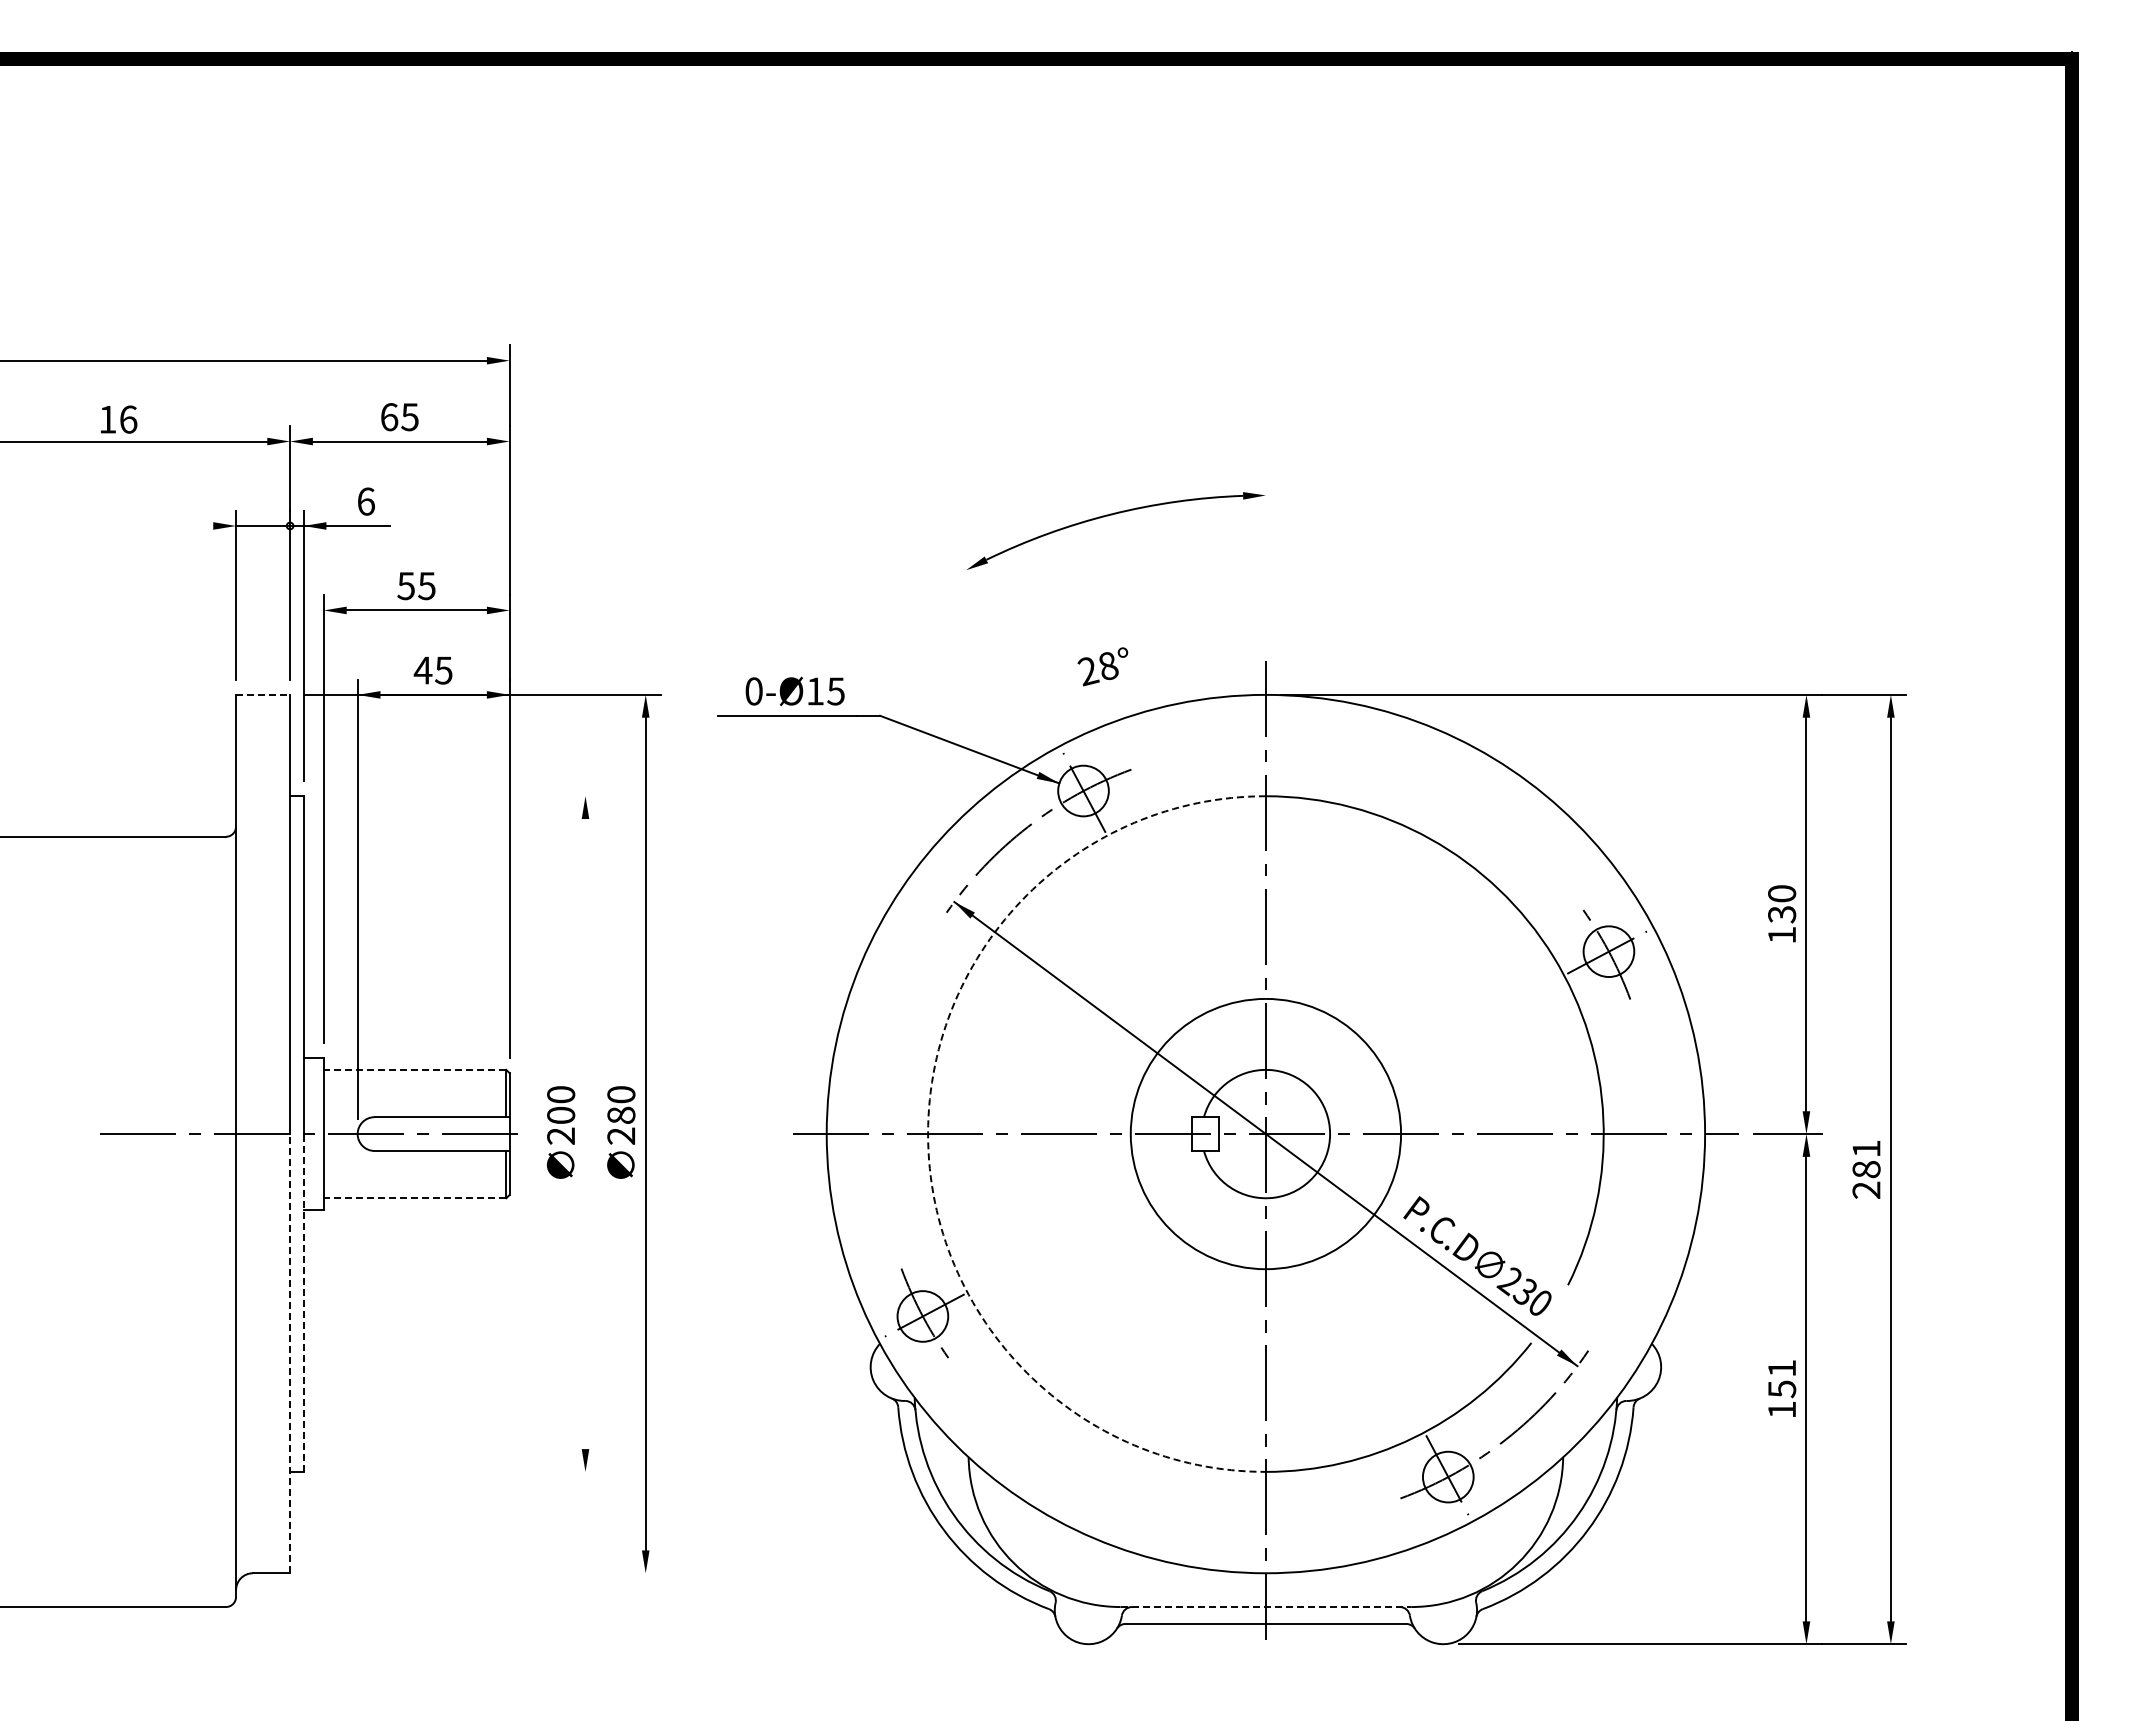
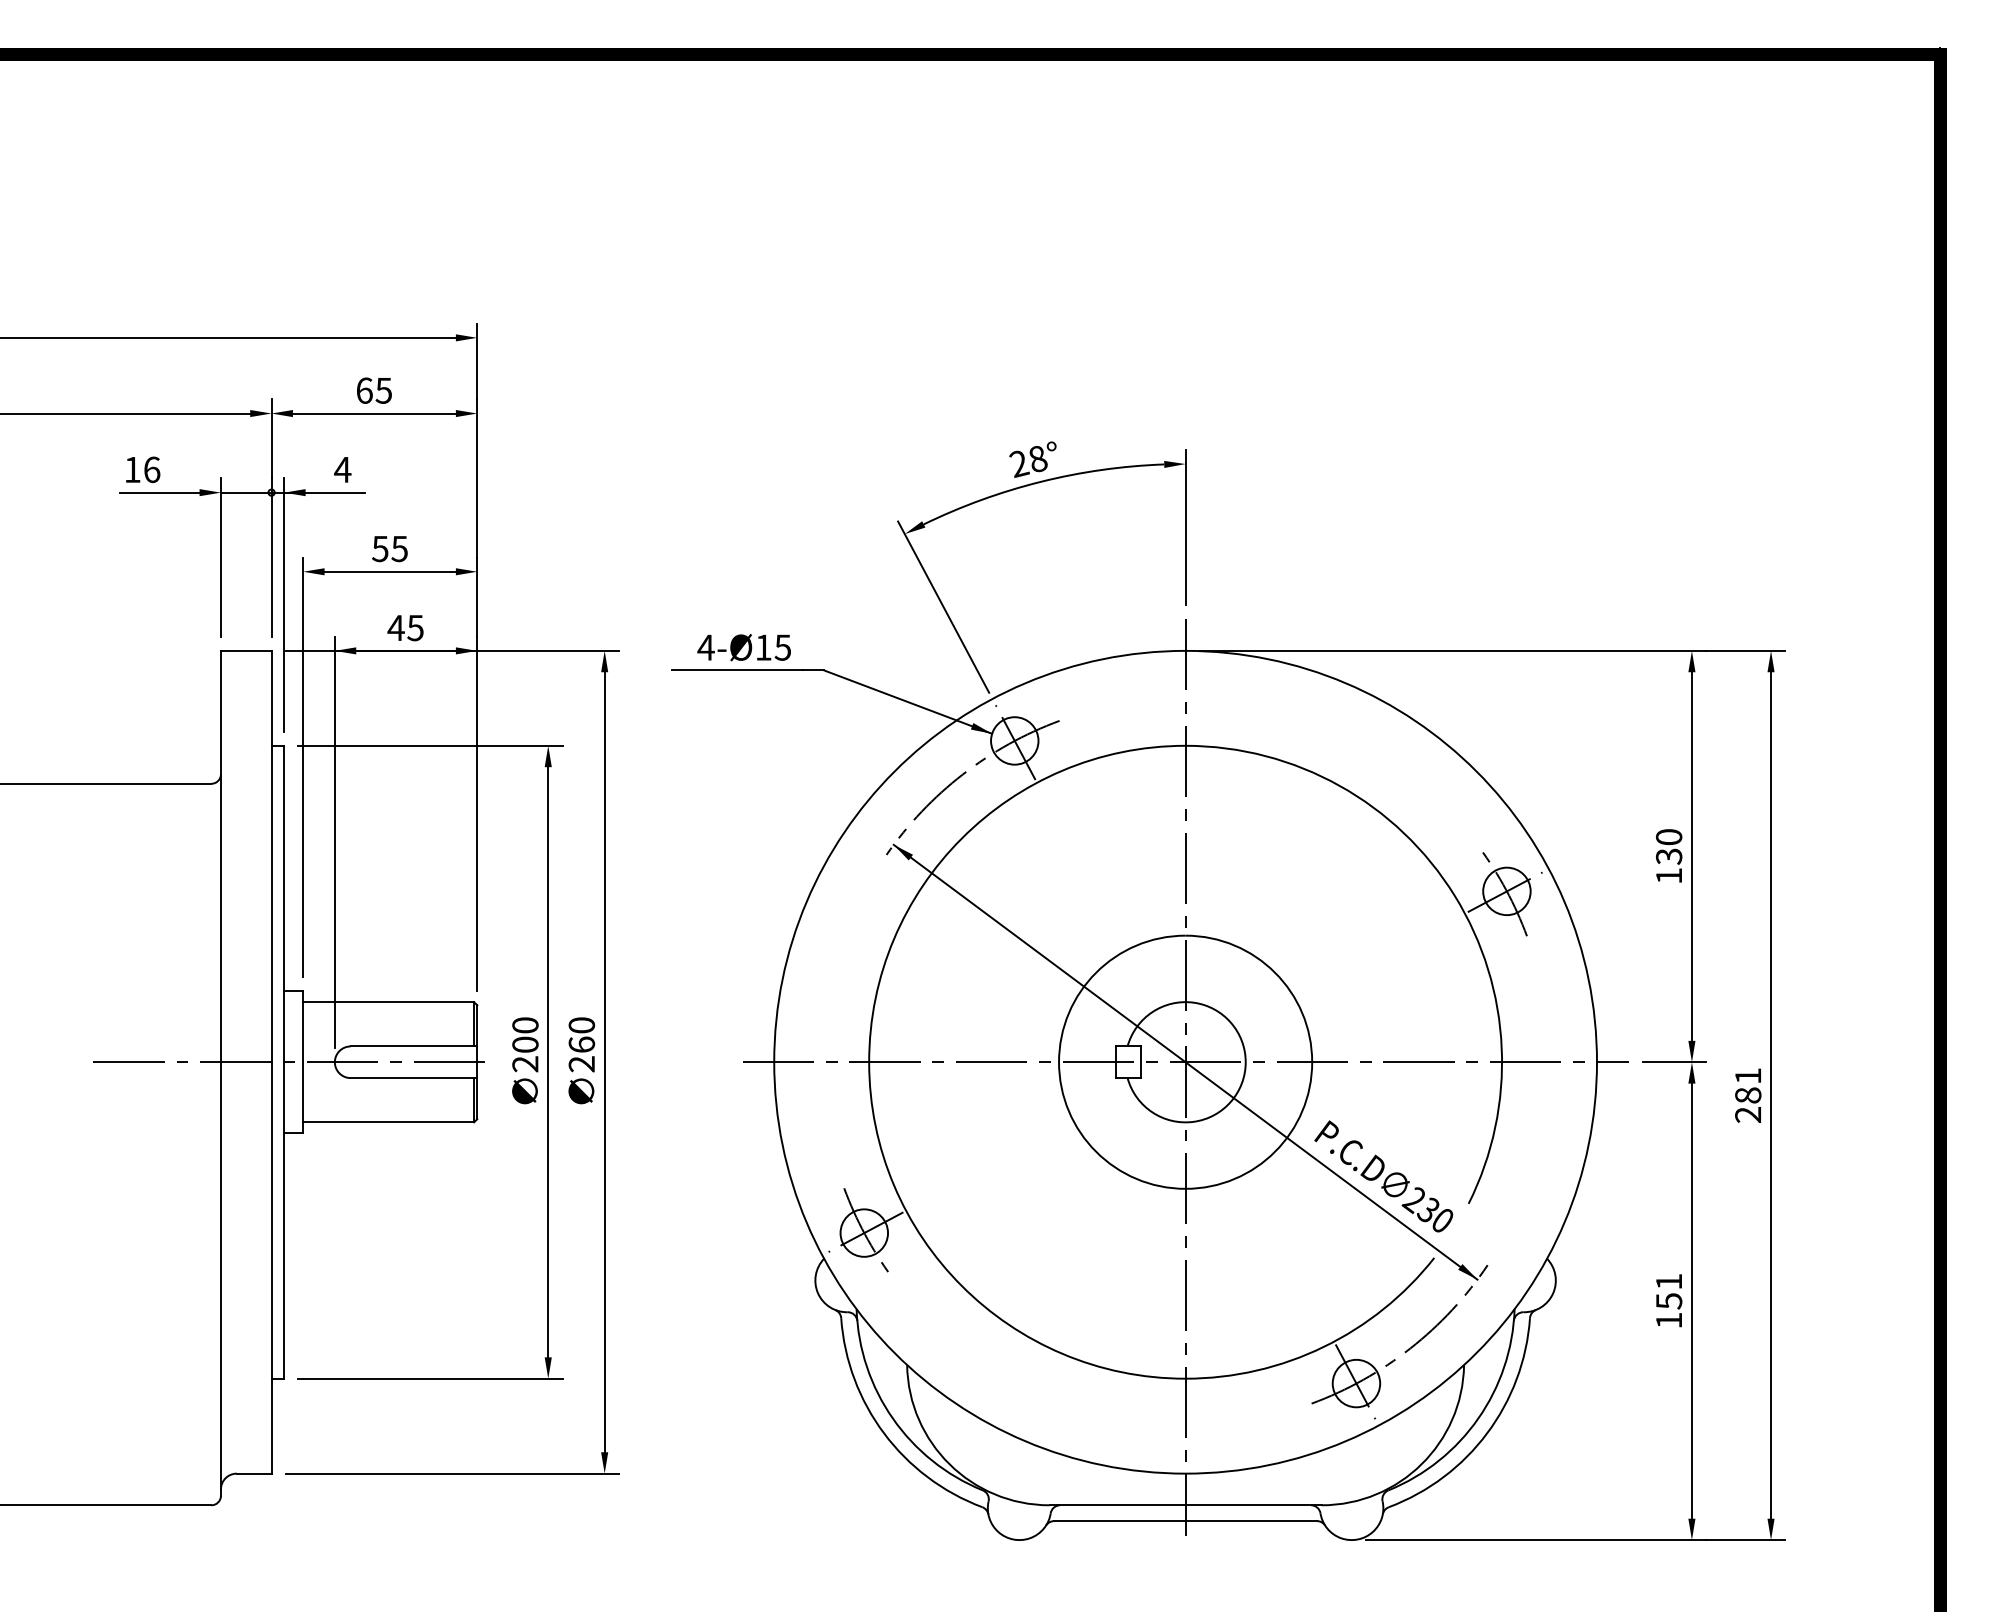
text: (119, 419) -> (143, 469), moved
text: (365, 501) -> (342, 469), 6 -> 4
line: (170, 525) -> (159, 492), added
line: (1265, 562) -> (1185, 526), added
line: (1007, 647) -> (943, 606), added
text: (1102, 666) -> (1032, 459), moved
text: (753, 691) -> (705, 647), 0-Ø15 -> 4-Ø15
line: (263, 694) -> (246, 650), dashed -> solid
line: (459, 796) -> (430, 746), added
line: (414, 1069) -> (388, 1001), dashed -> solid
text: (621, 1114) -> (581, 1043), 280 -> 260
line: (585, 1134) -> (548, 1062), added
arc: (928, 1134) -> (869, 1062), dashed -> solid
line: (414, 1198) -> (388, 1122), dashed -> solid
line: (303, 1302) -> (284, 1220), dashed -> solid
line: (290, 1353) -> (271, 1267), dashed -> solid
line: (459, 1471) -> (430, 1378), added
line: (482, 1573) -> (451, 1473), added
line: (1266, 1607) -> (1186, 1505), dashed -> solid

